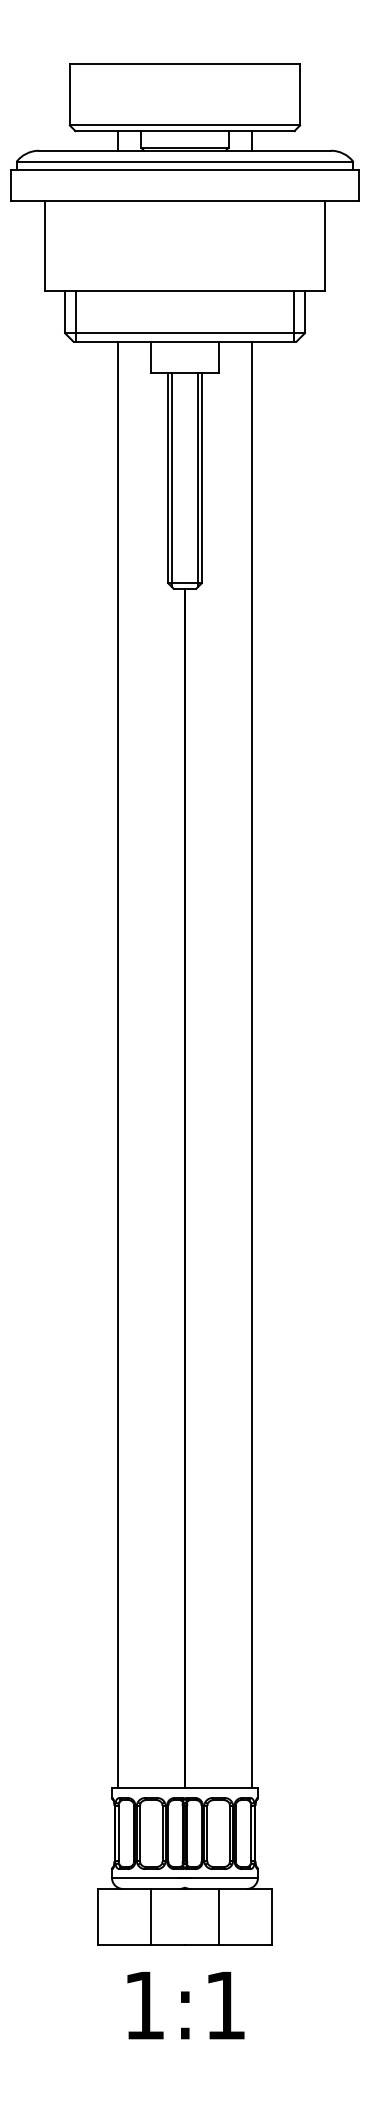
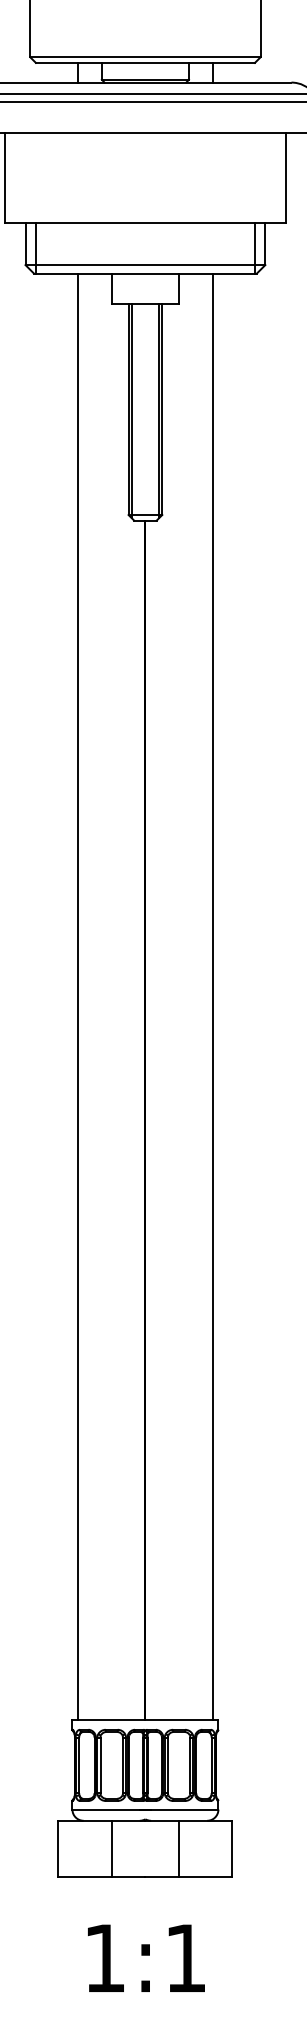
text: (185, 2005) -> (145, 1958), moved

